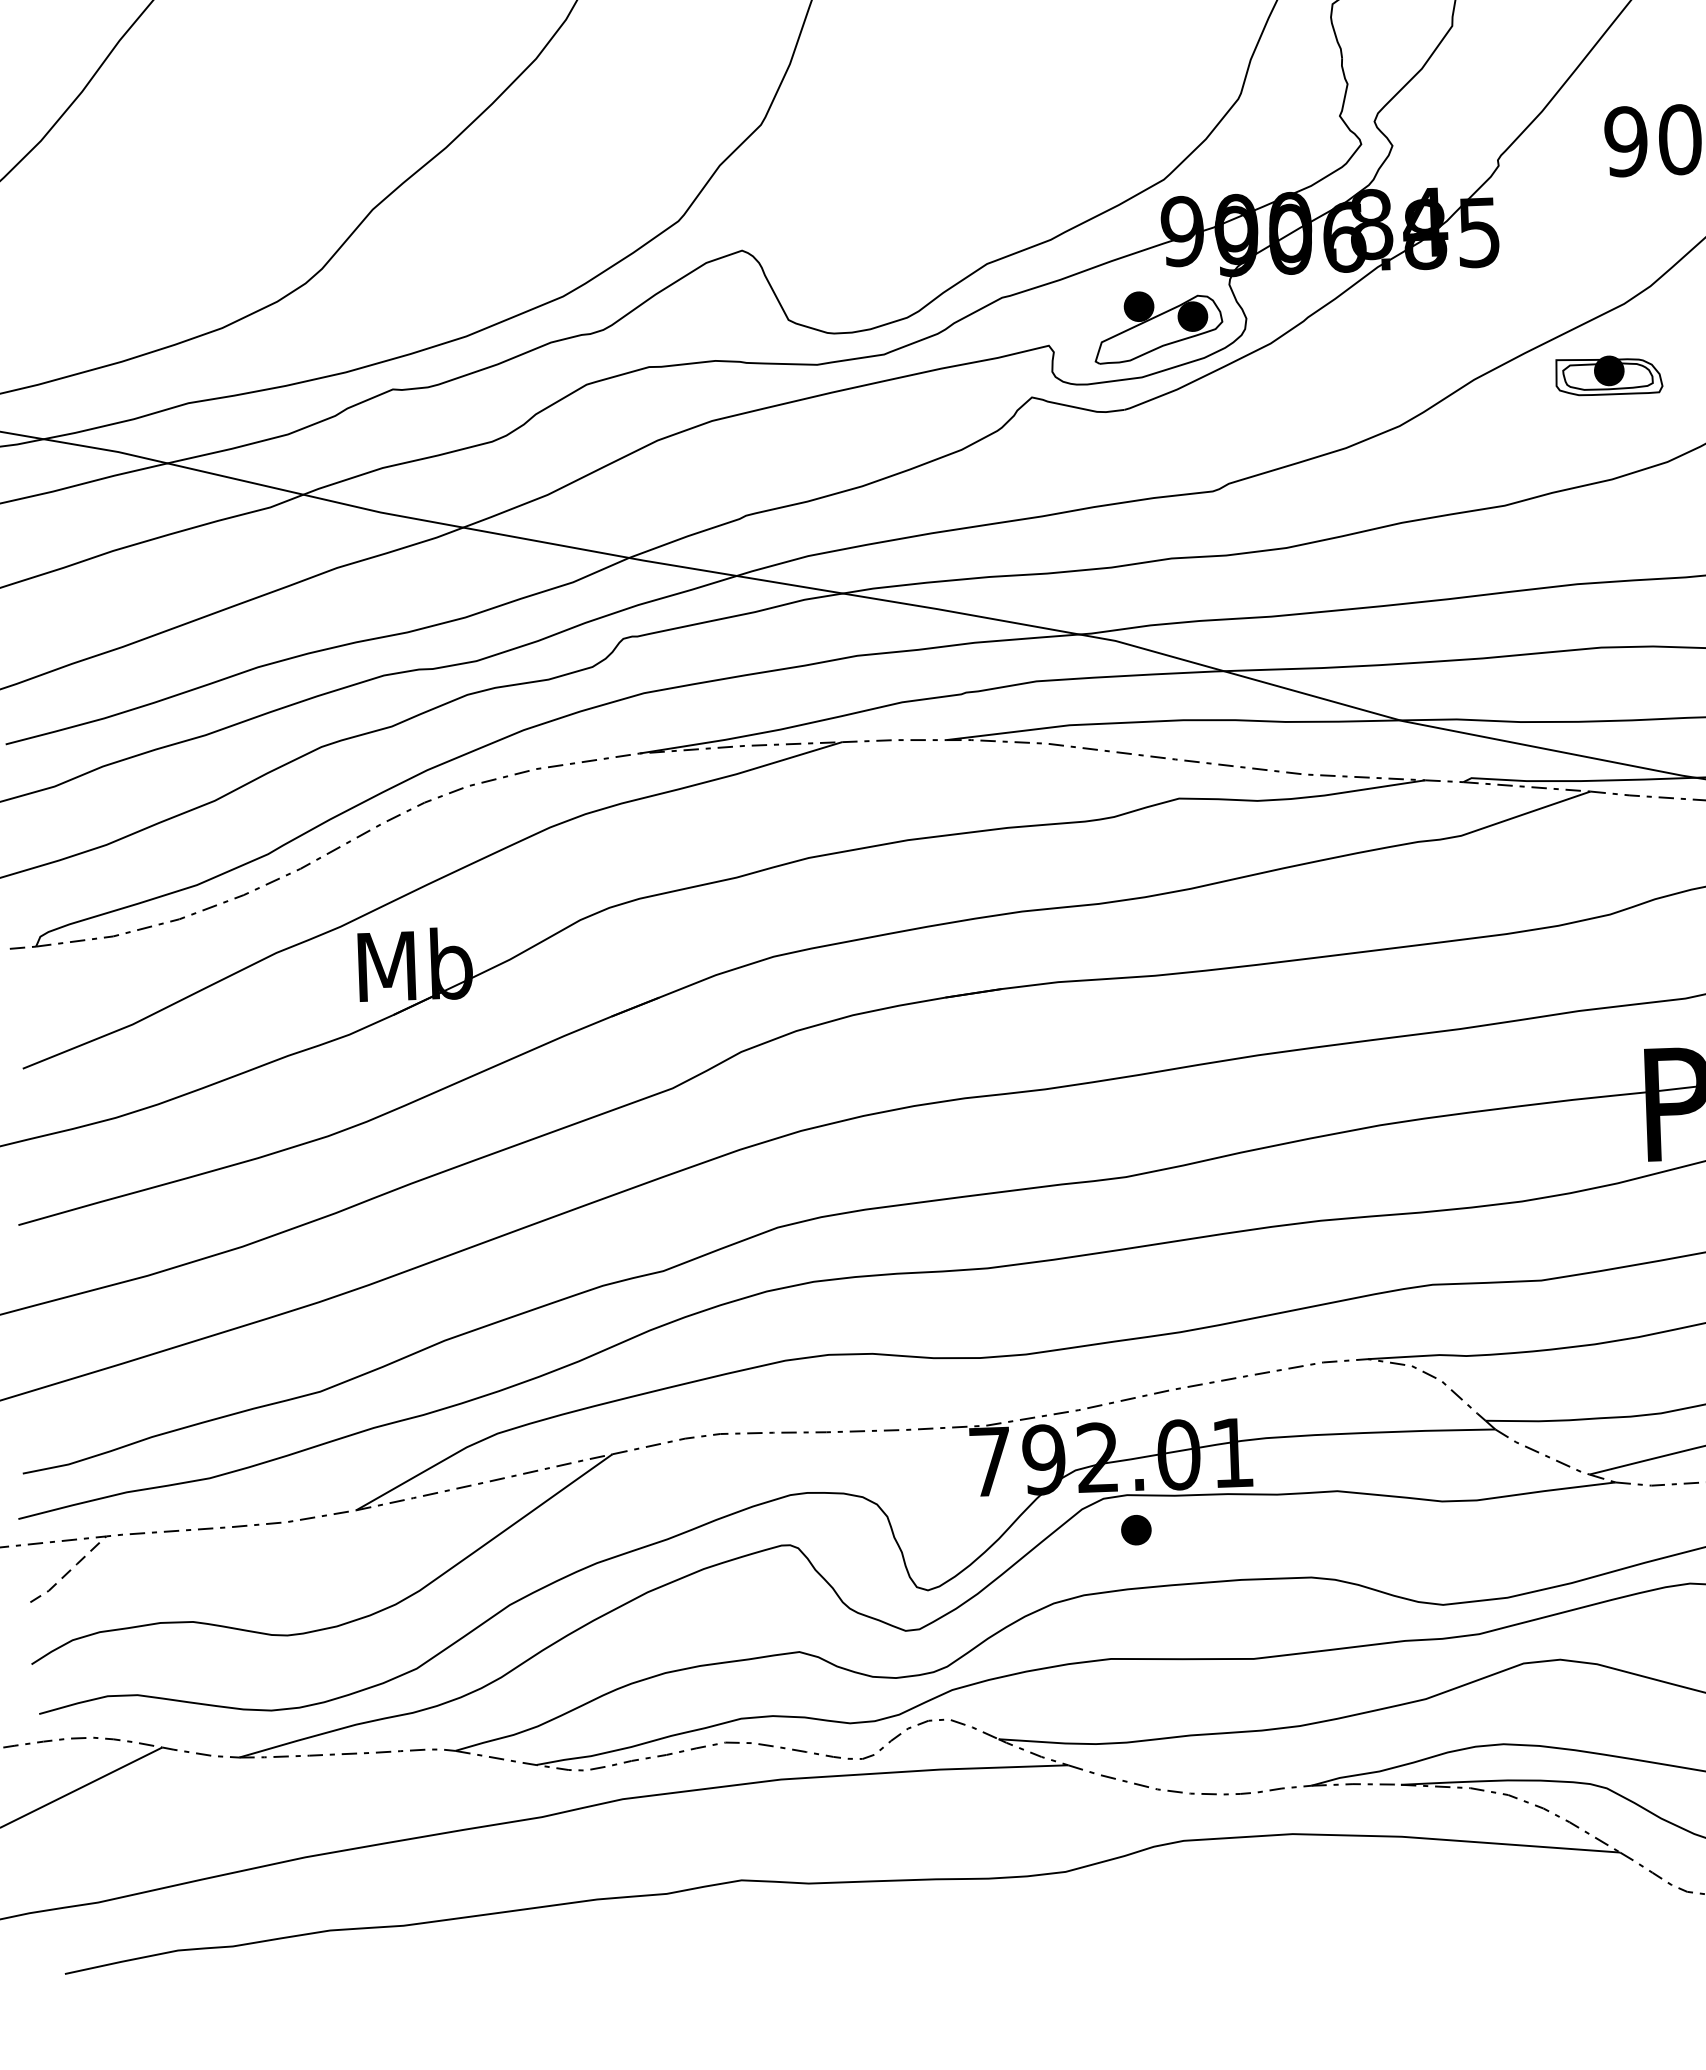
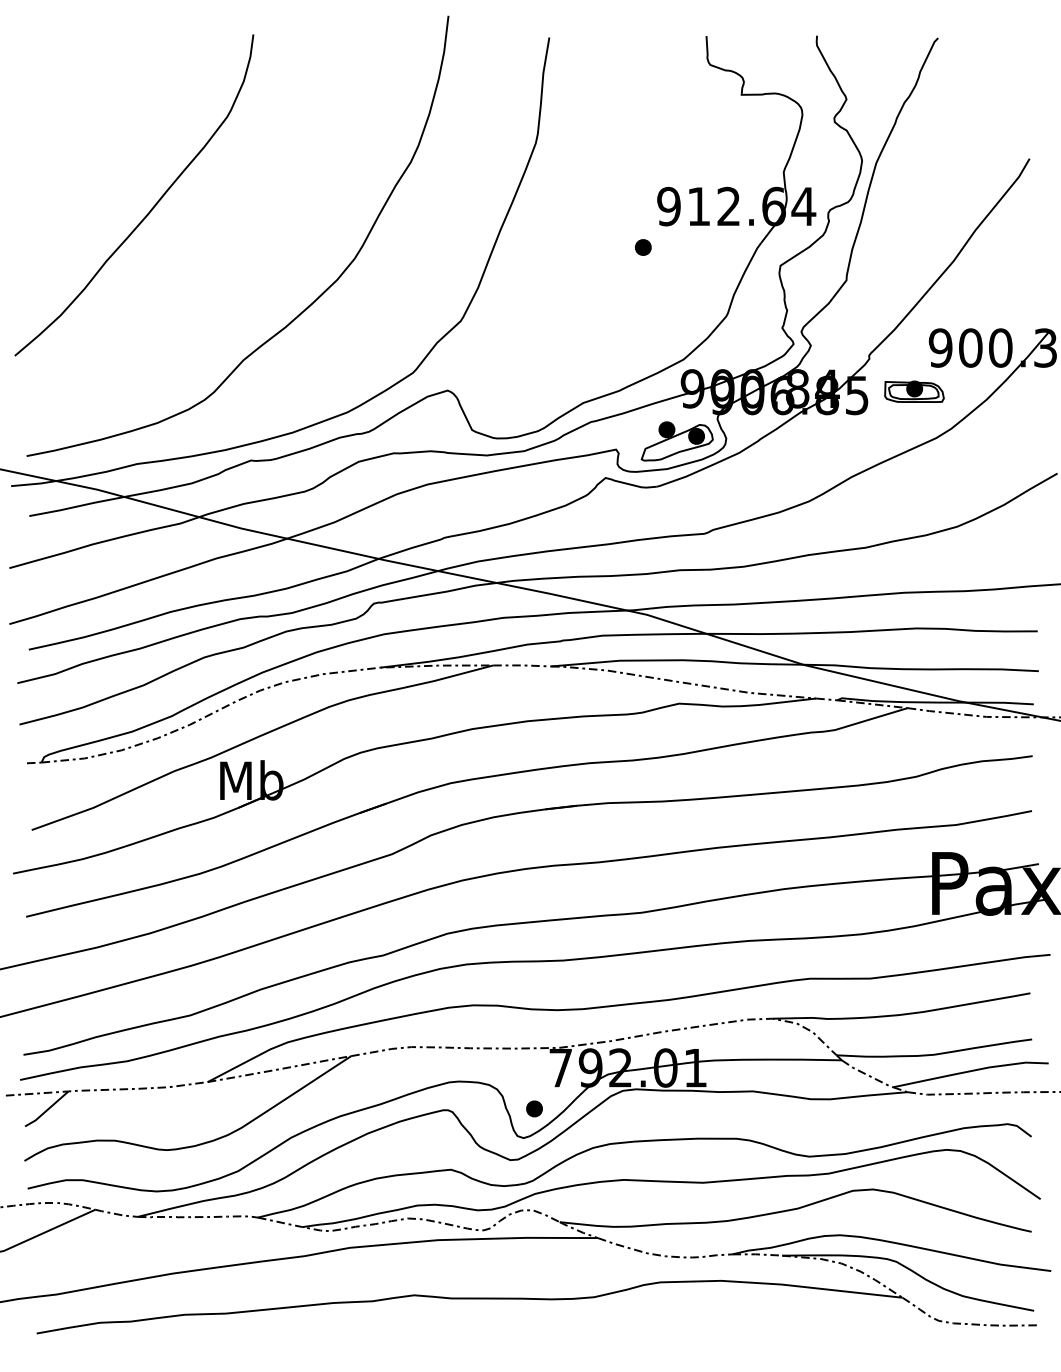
part: (1609, 375) -> (914, 391), moved
part: (1136, 1529) -> (534, 1108), moved
line: (69, 1572) -> (47, 1110), dashed -> solid

